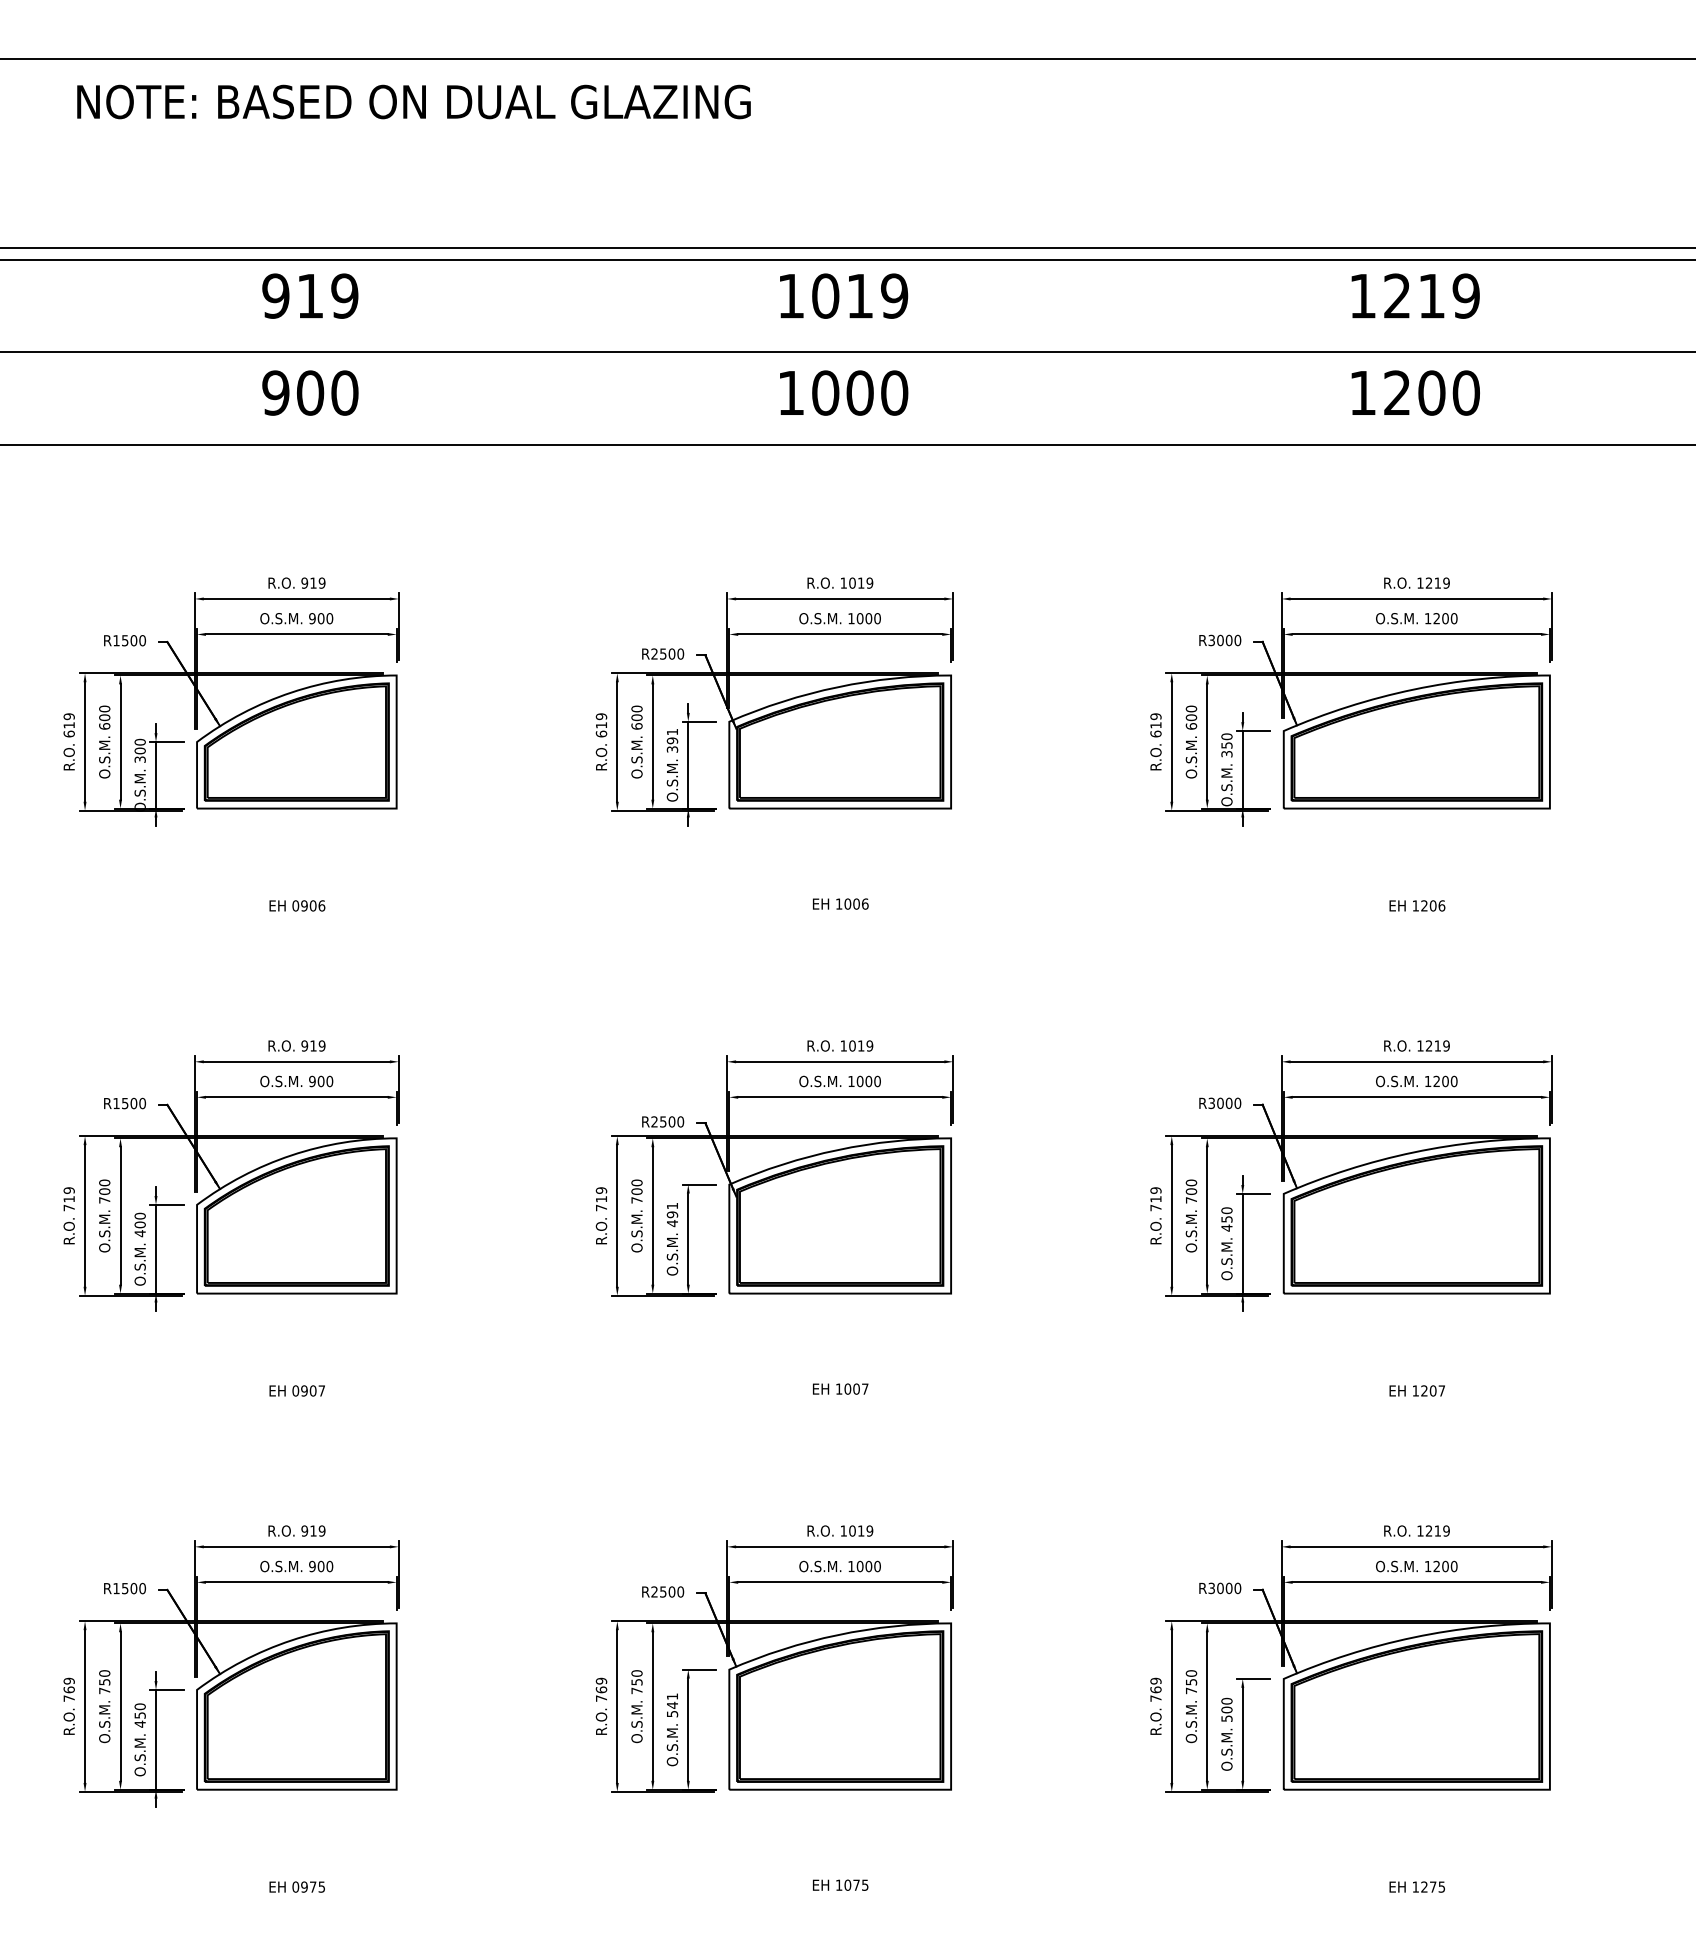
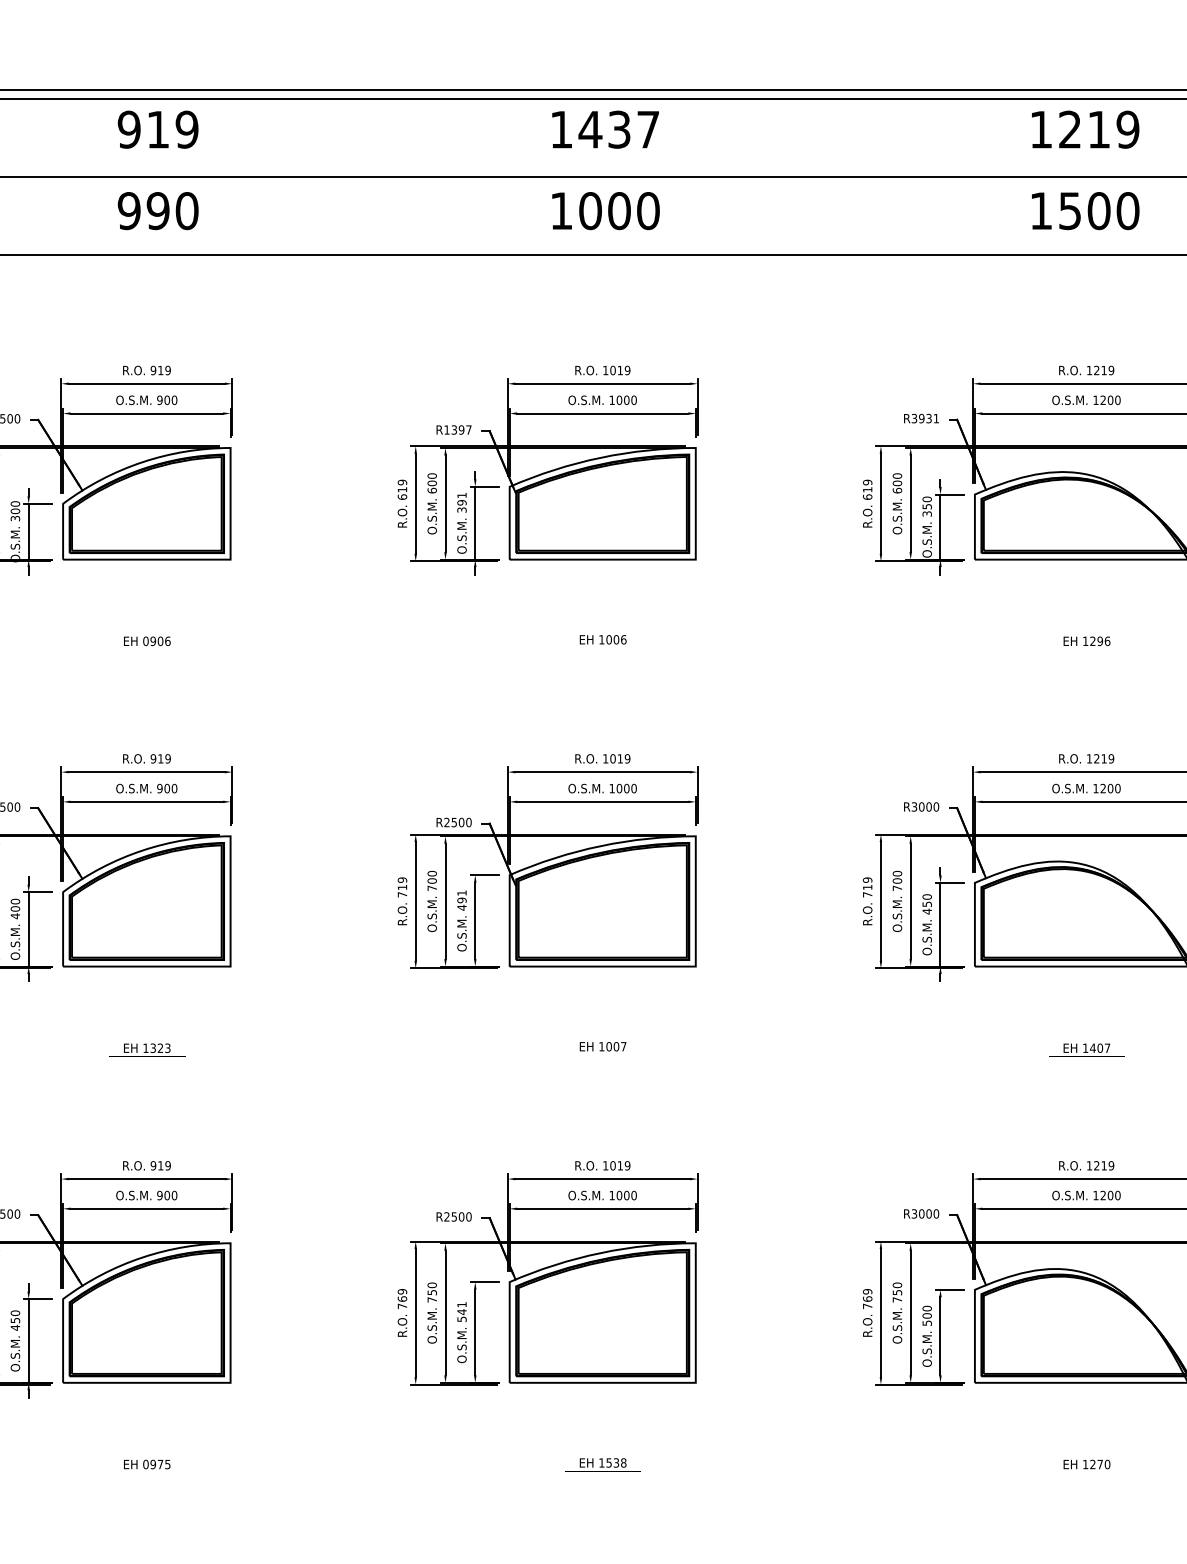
text: (859, 295) -> (618, 129), 1019 -> 1437
text: (310, 392) -> (158, 210), 900 -> 990
text: (1396, 392) -> (1069, 210), 1200 -> 1500
text: (1229, 640) -> (929, 418), R3000 -> R3931
text: (667, 653) -> (457, 429), R2500 -> R1397
text: (1432, 905) -> (1099, 640), 1206 -> 1296
text: (308, 1390) -> (156, 1047), 0907 -> 1323
text: (1424, 1390) -> (1092, 1047), 1207 -> 1407
text: (856, 1884) -> (616, 1462), 1075 -> 1538
text: (1441, 1886) -> (1107, 1464), 1275 -> 1270

